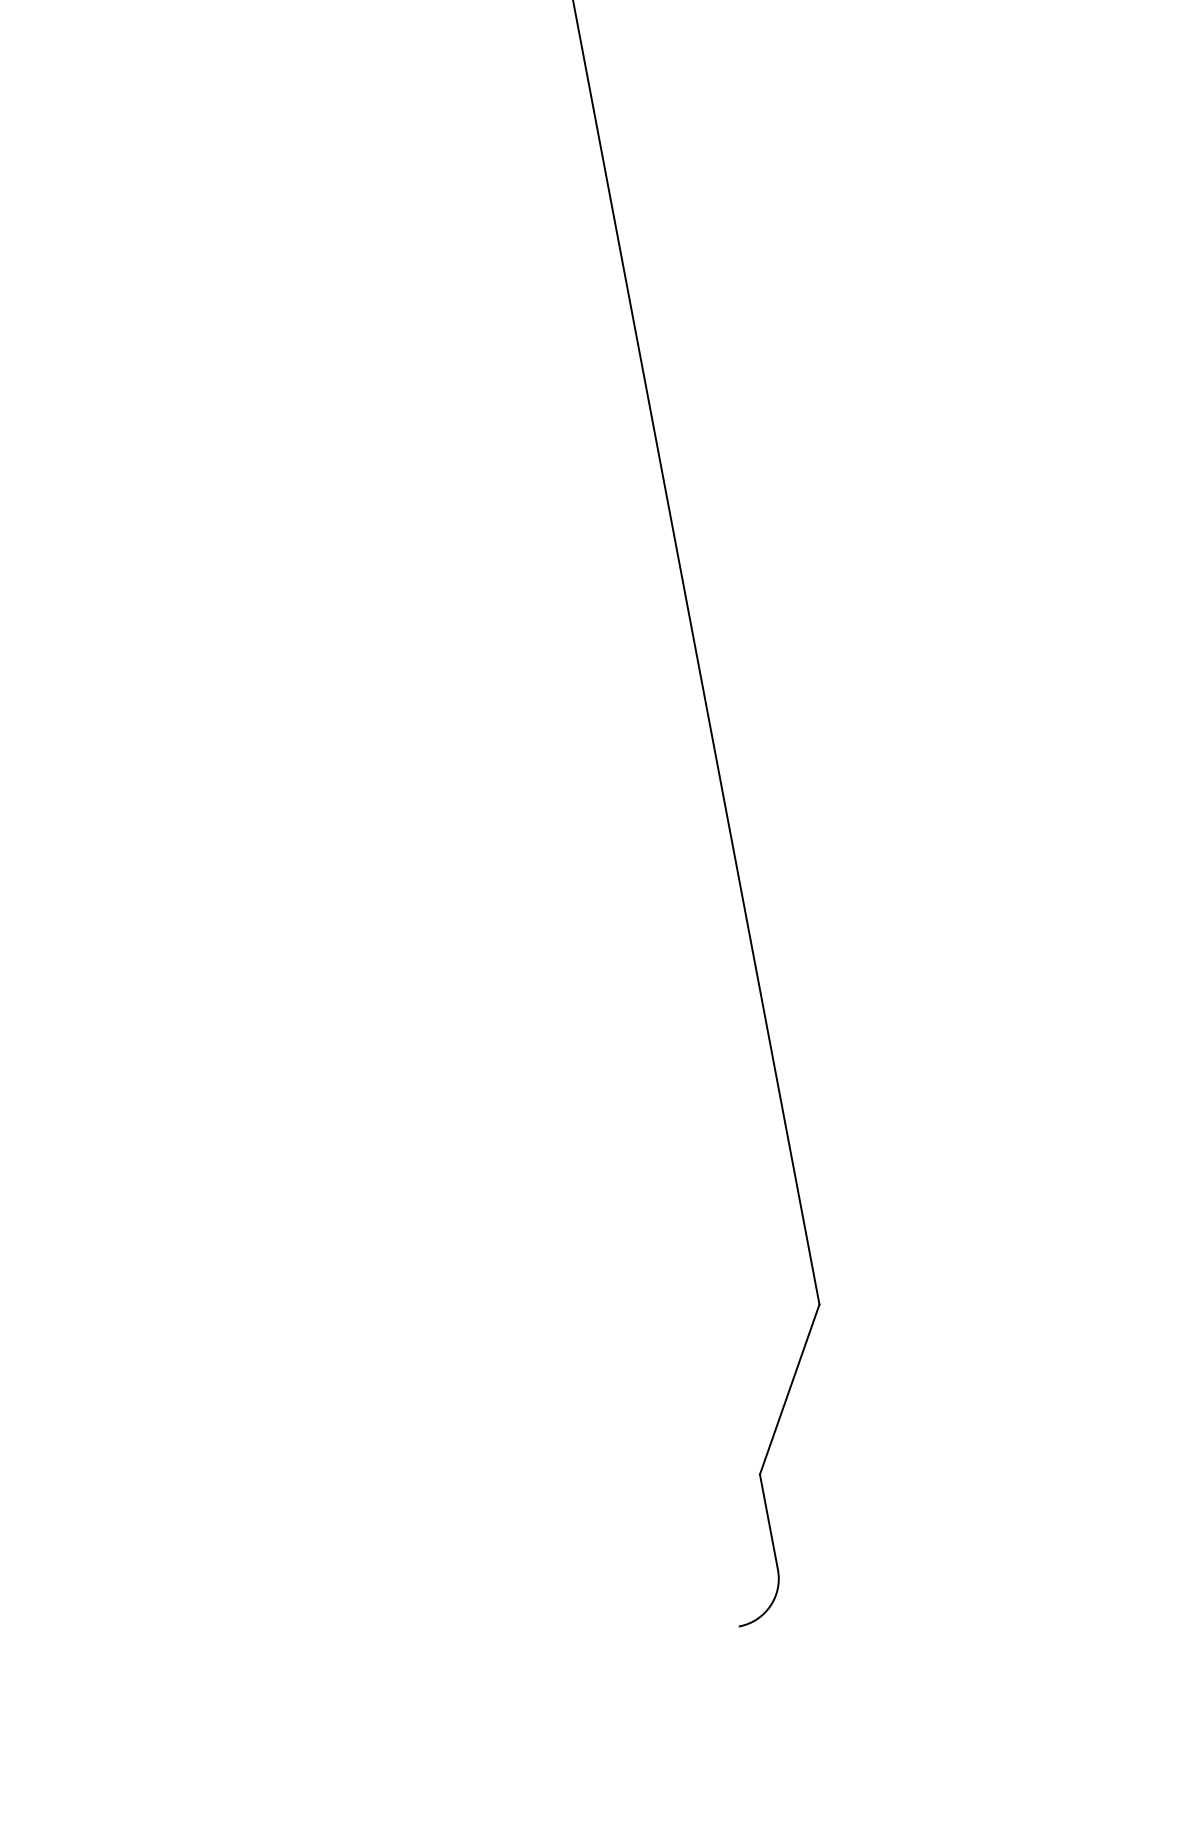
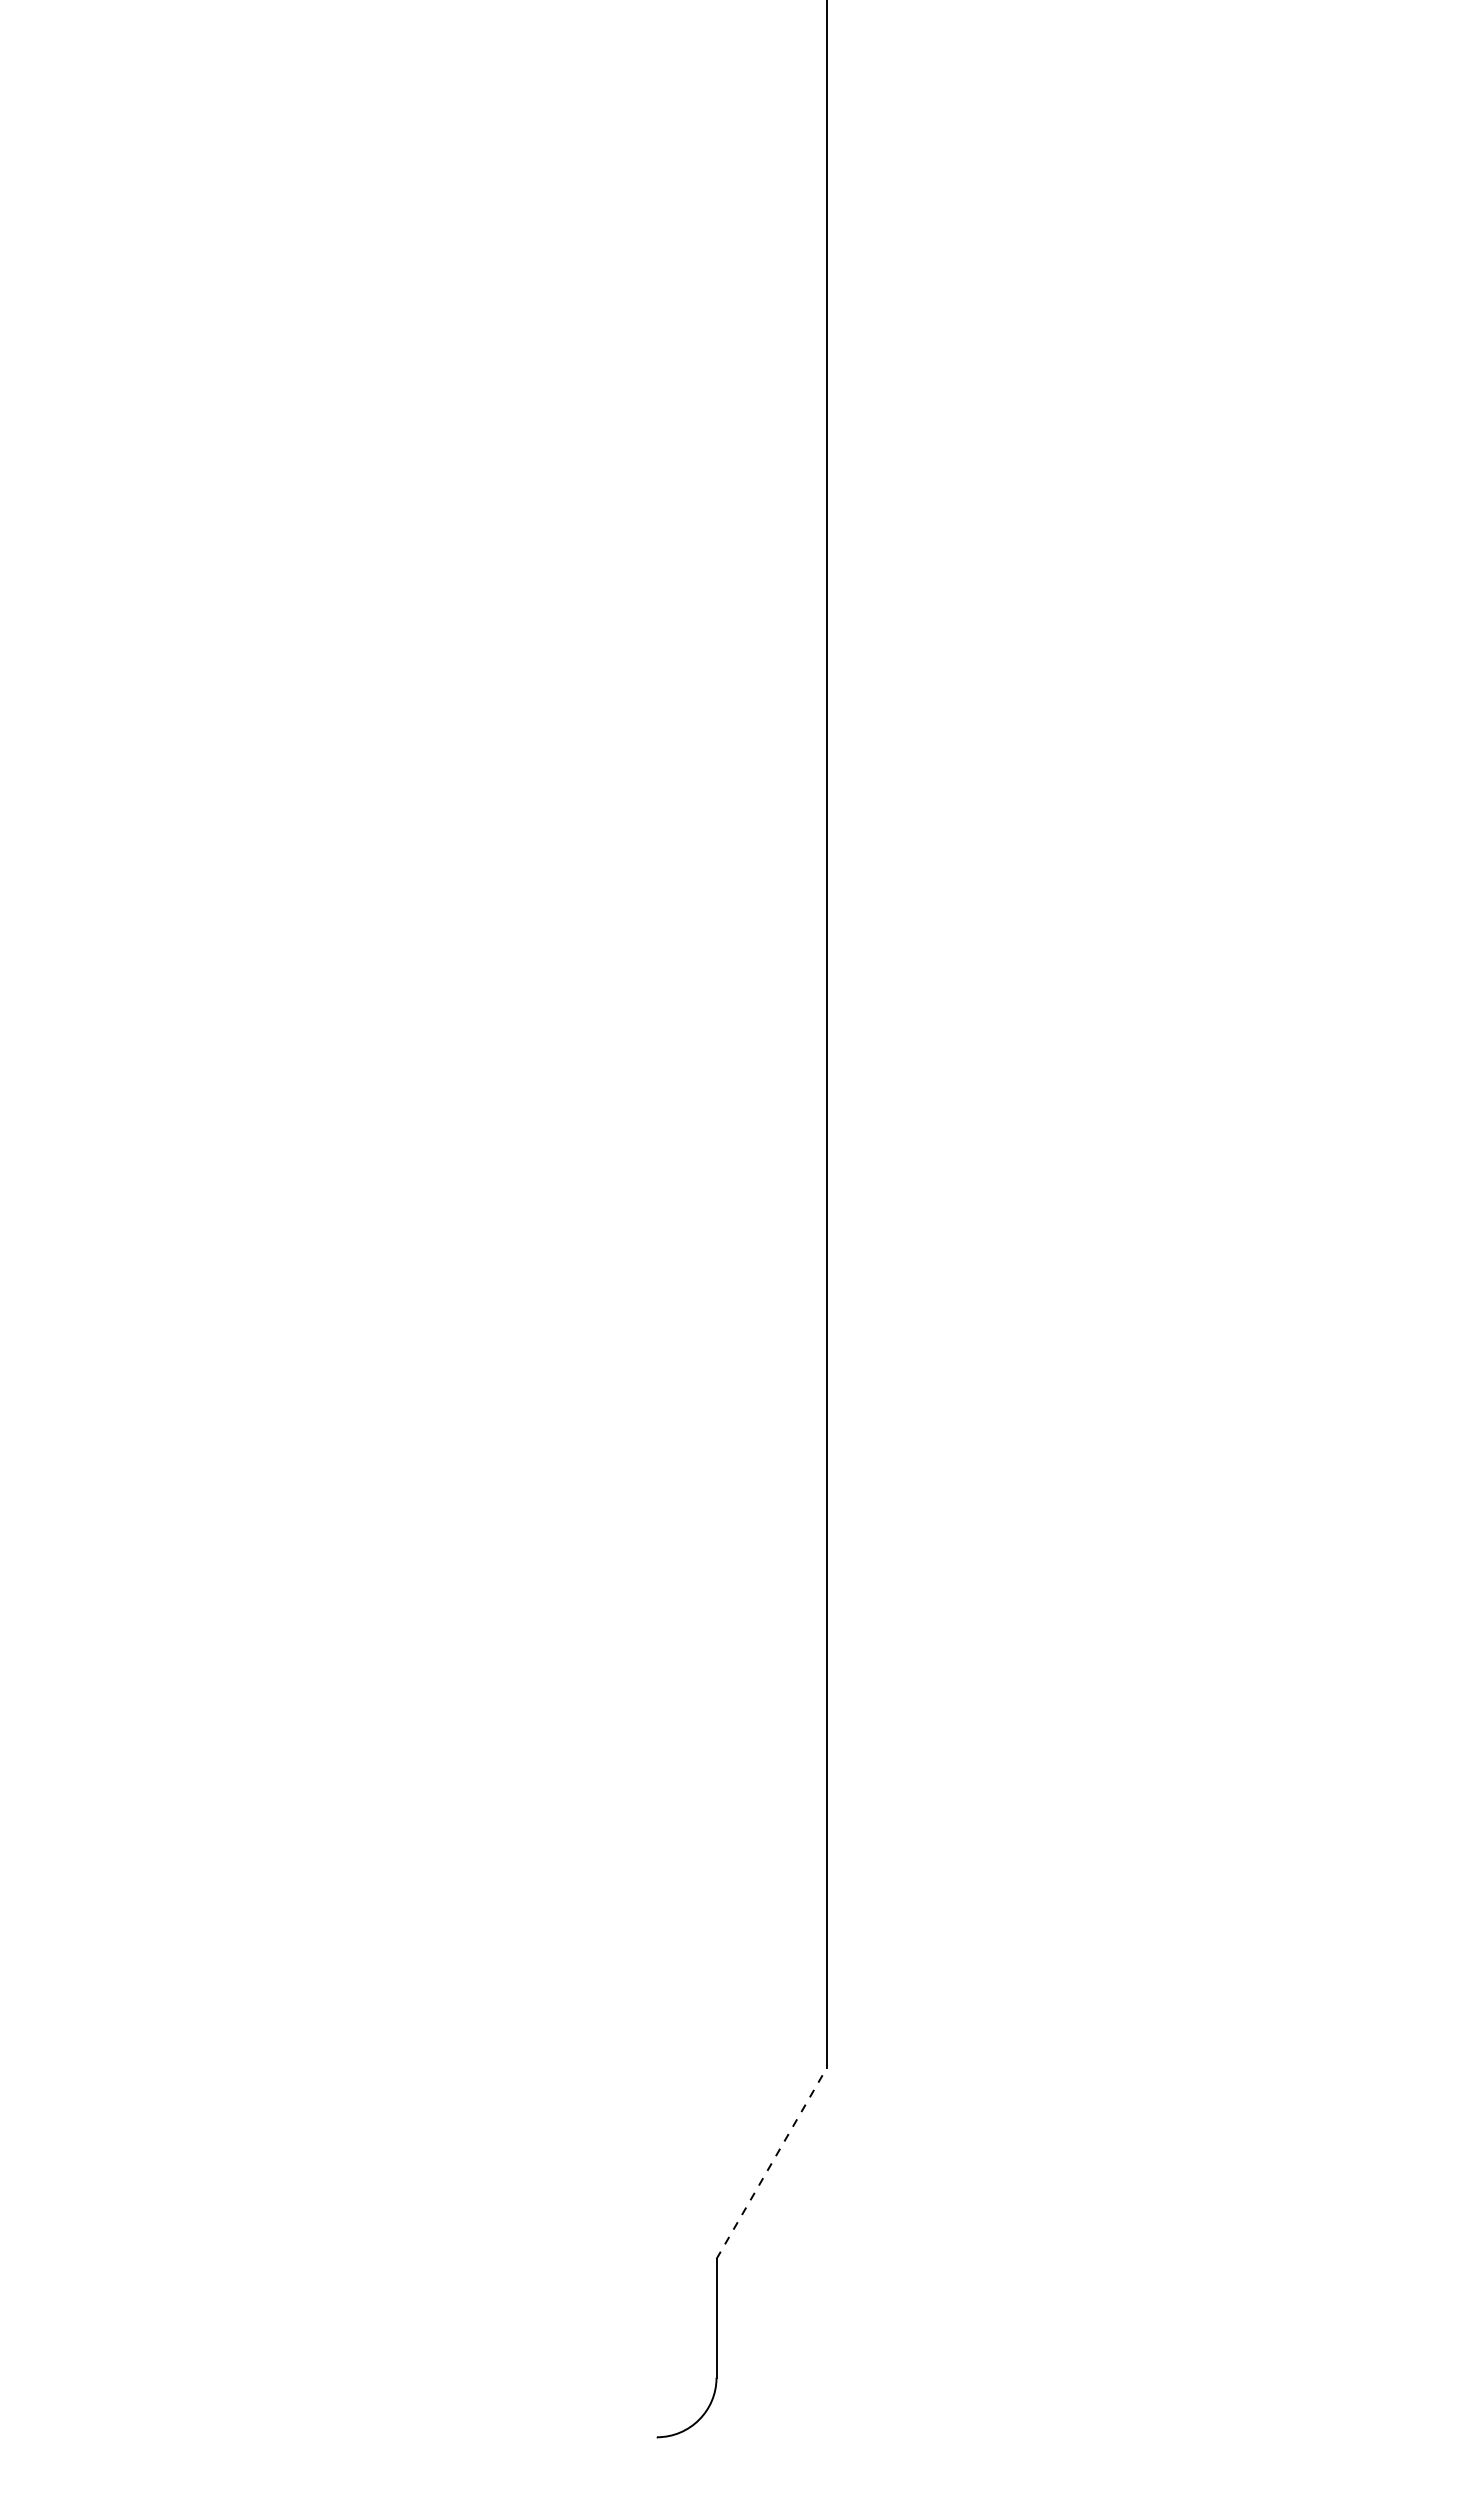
line: (789, 1389) -> (771, 2163), solid -> dashed

